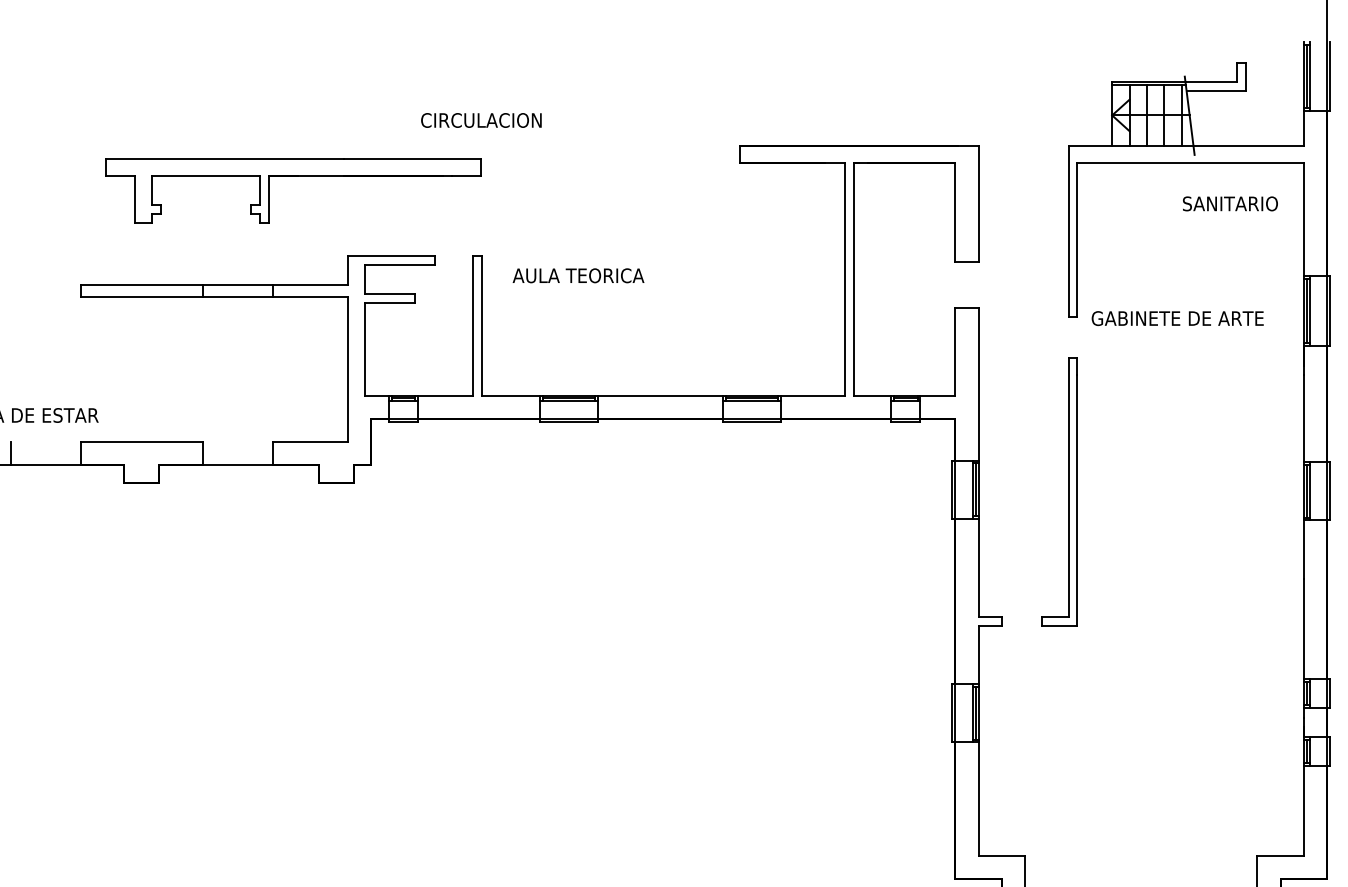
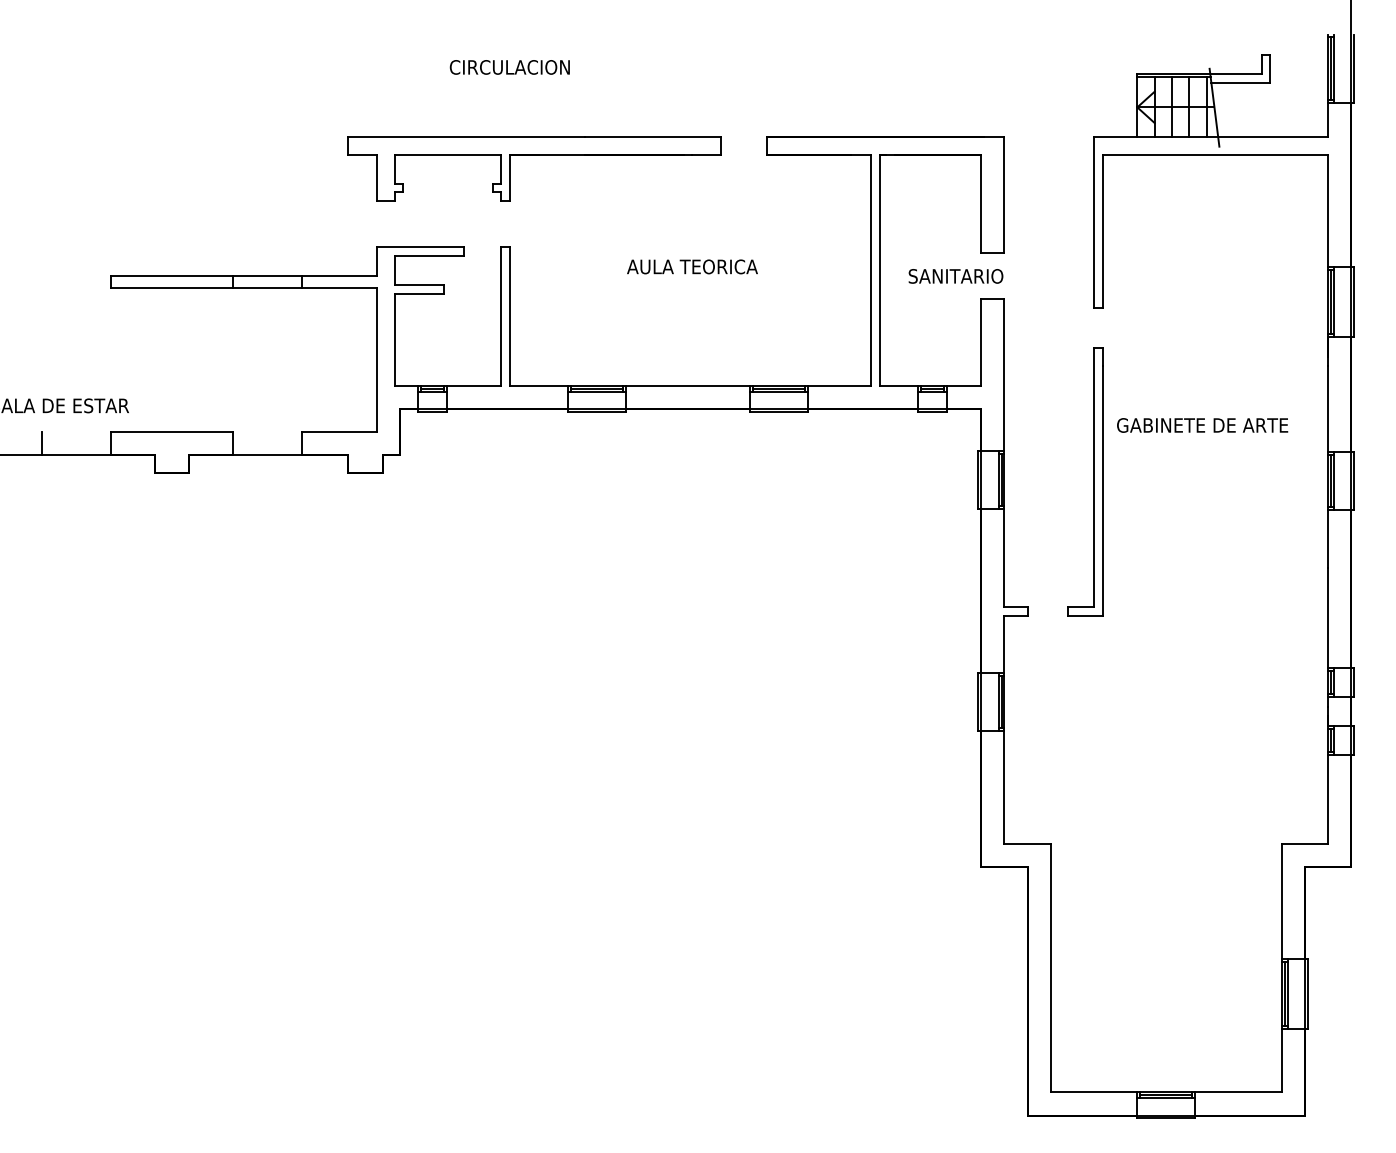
text: (481, 120) -> (509, 67), moved
part: (293, 176) -> (534, 155), moved
text: (1229, 204) -> (955, 276), moved
text: (578, 275) -> (692, 266), moved
text: (1177, 318) -> (1202, 425), moved

